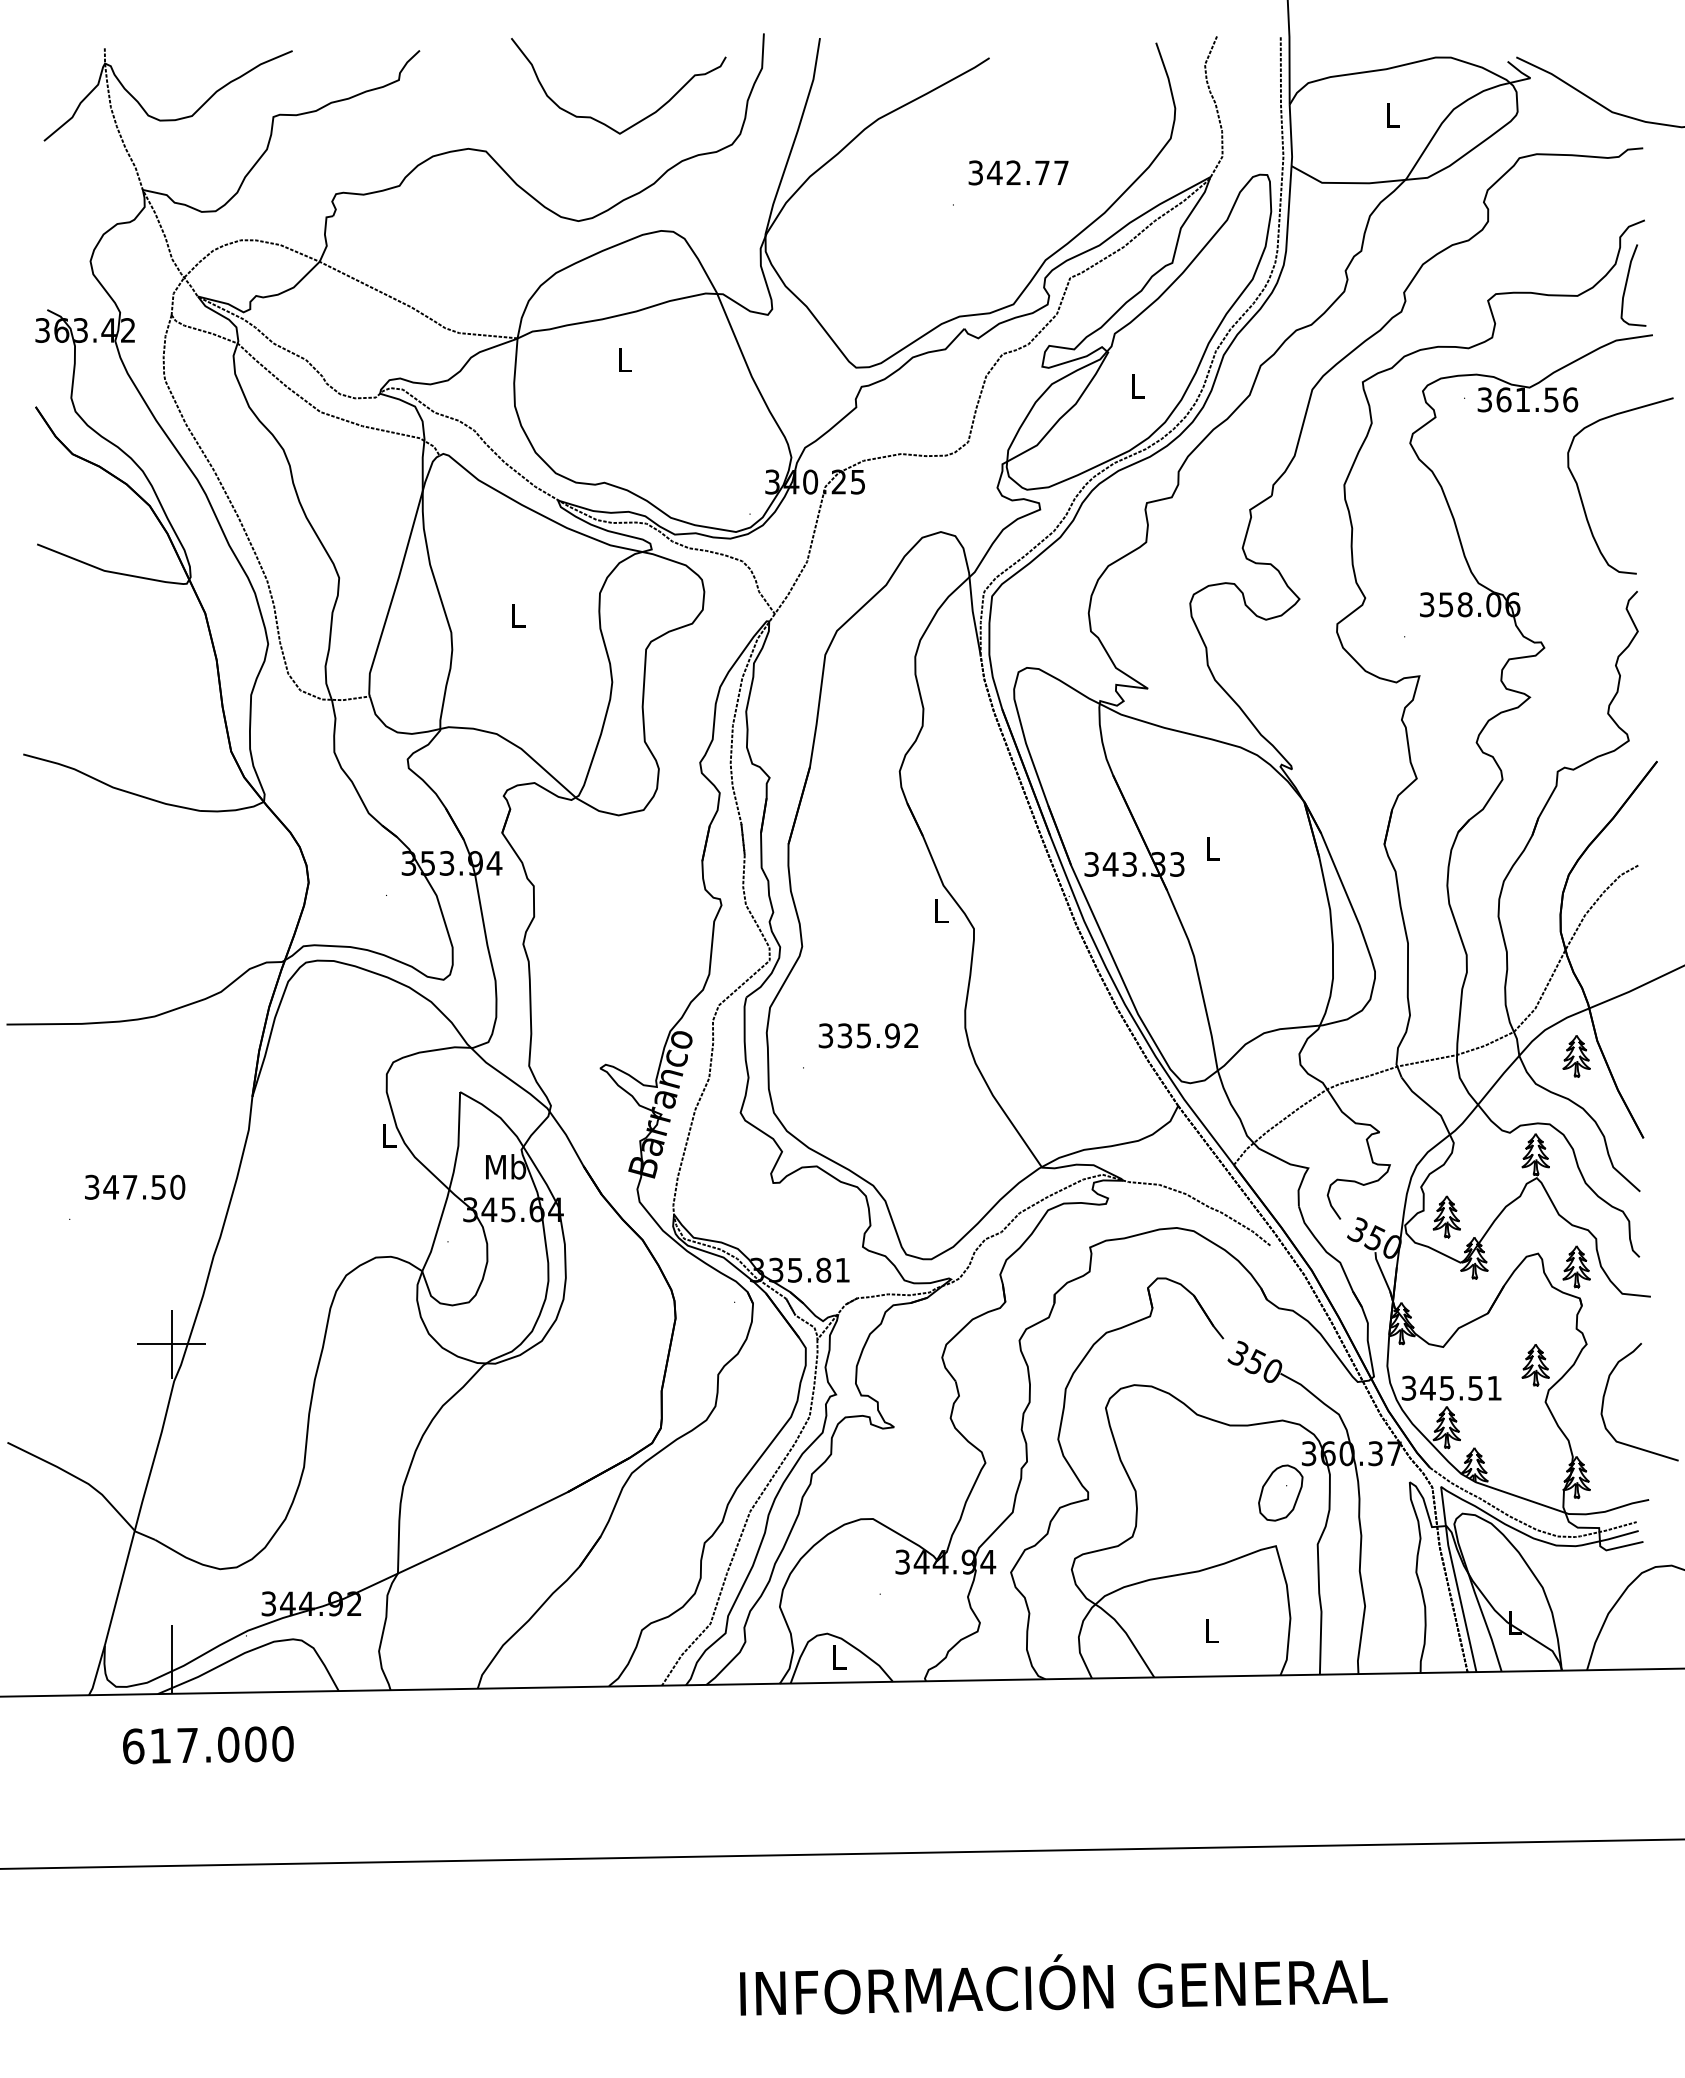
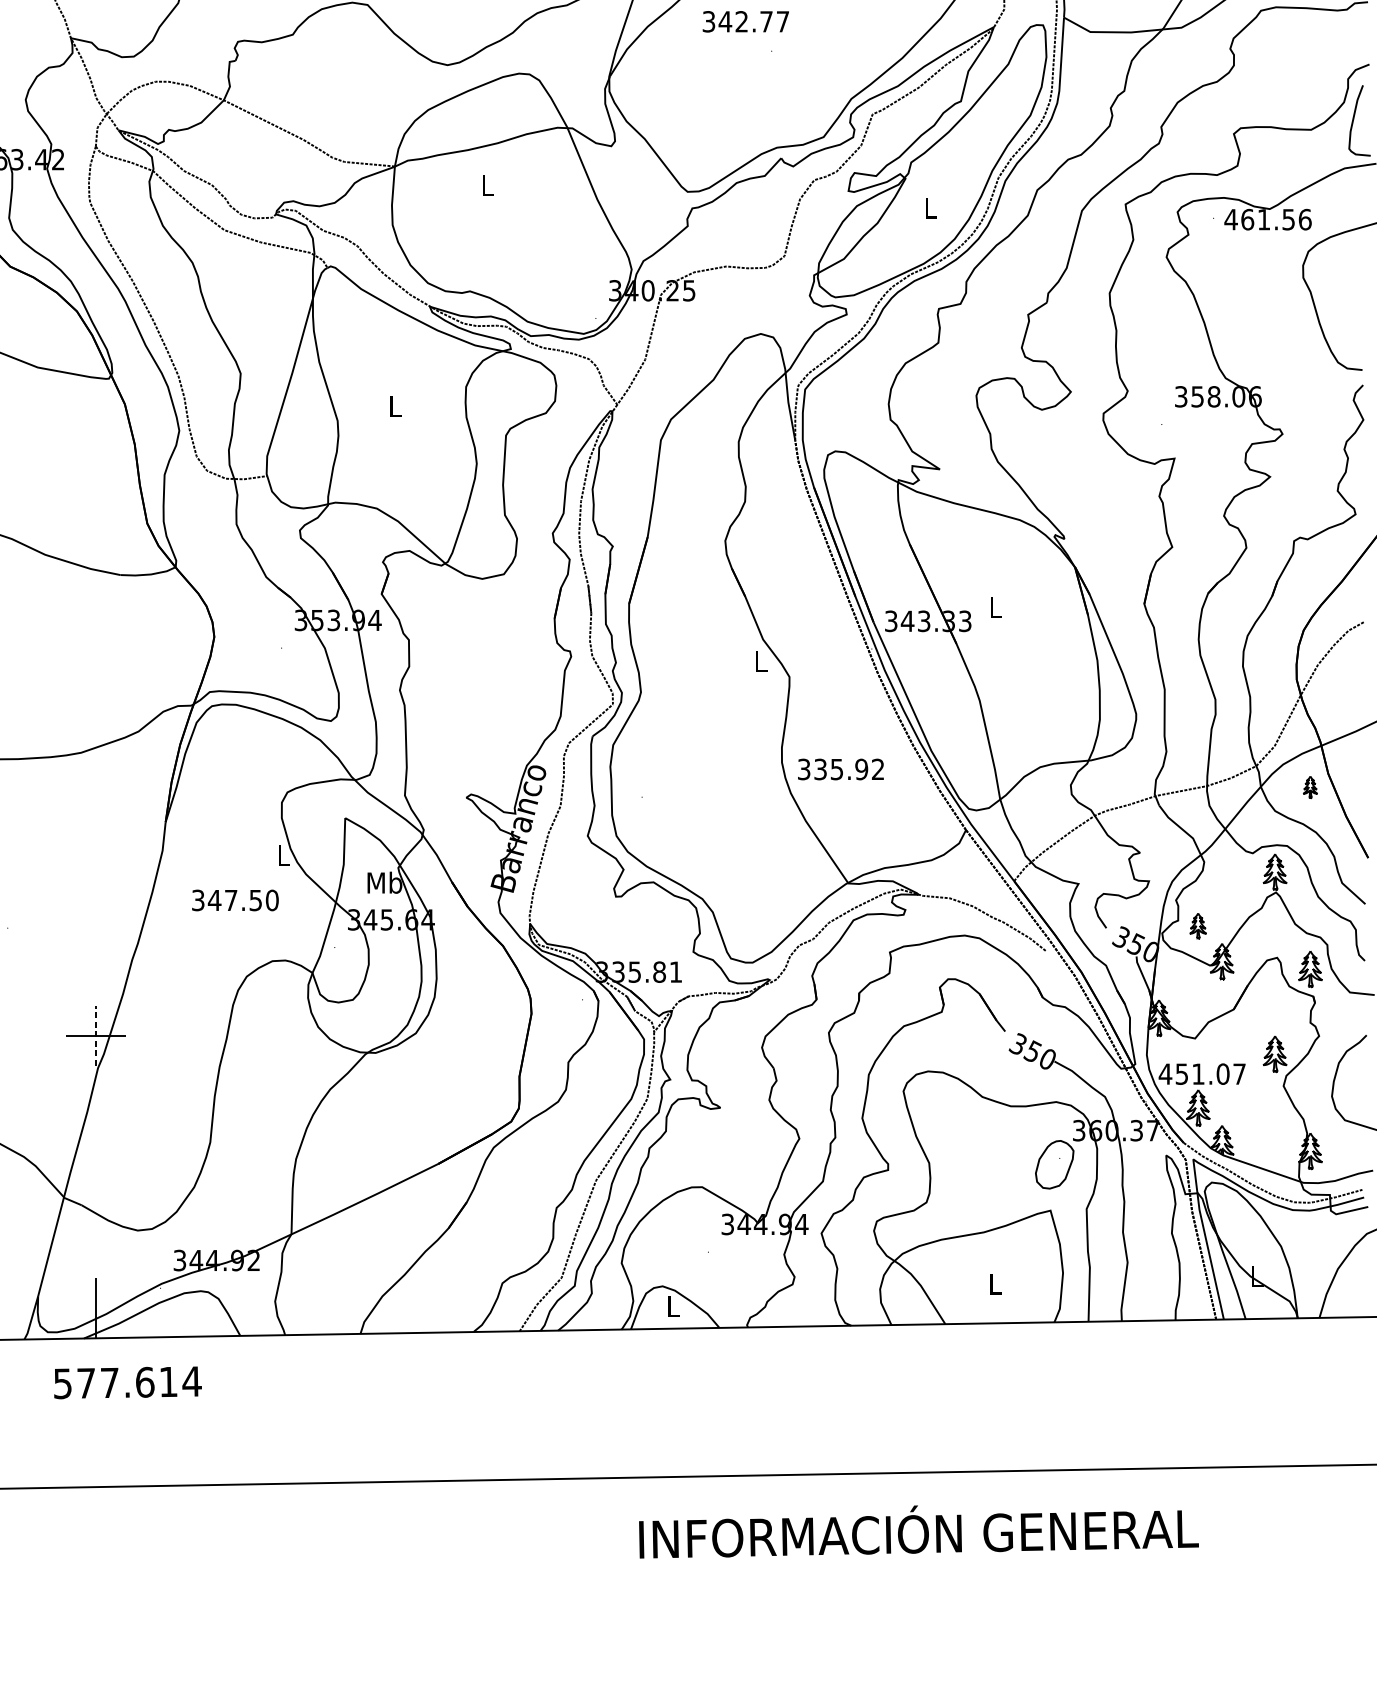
text: (1018, 172) -> (745, 21), moved
text: (1484, 399) -> (1230, 219), 361.56 -> 461.56
text: (868, 1035) -> (840, 769), moved
part: (1576, 1056) -> (1310, 787), size x0.6
text: (135, 1186) -> (235, 899), moved
part: (1446, 1216) -> (1197, 925), size x0.7
line: (171, 1344) -> (95, 1036), solid -> dashed
text: (1451, 1387) -> (1202, 1073), 345.51 -> 451.07
text: (208, 1745) -> (127, 1382), 617.000 -> 577.614
text: (1063, 1984) -> (918, 1531), moved

